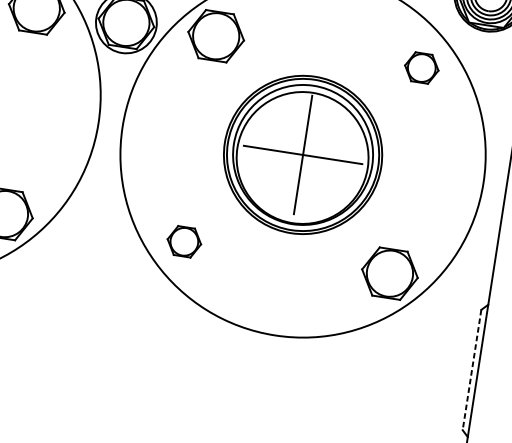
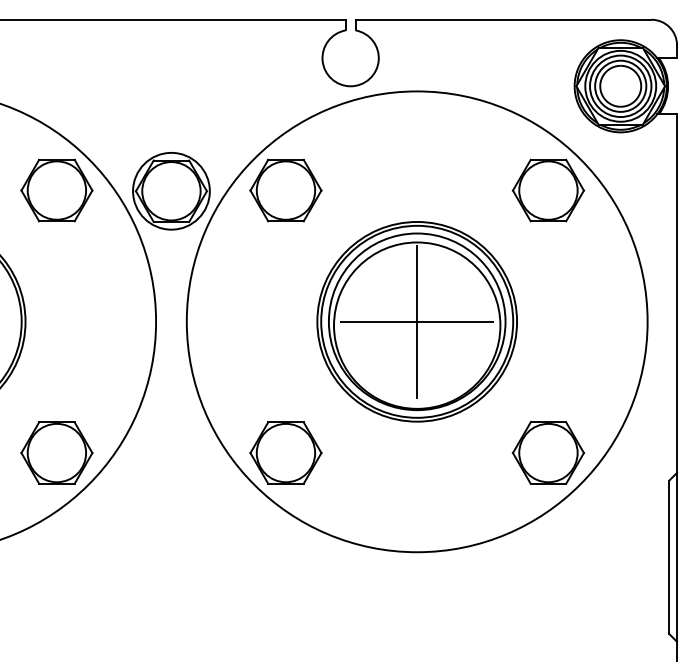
part: (421, 68) -> (548, 190), size x1.67
part: (184, 241) -> (285, 452), size x1.67
line: (472, 370) -> (669, 557), dashed -> solid

